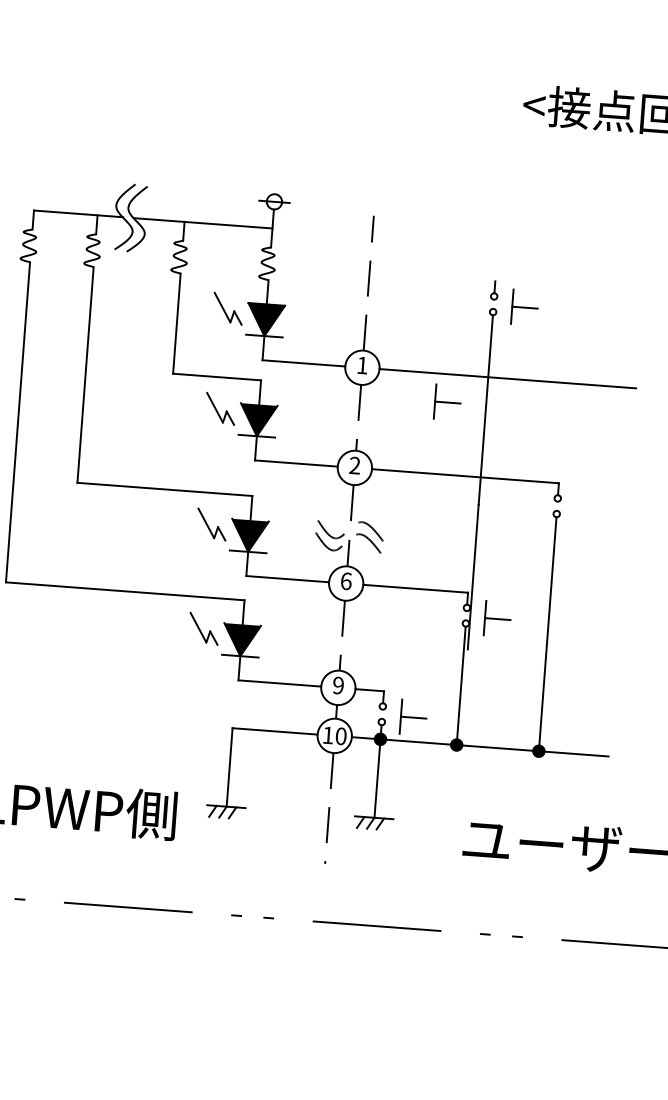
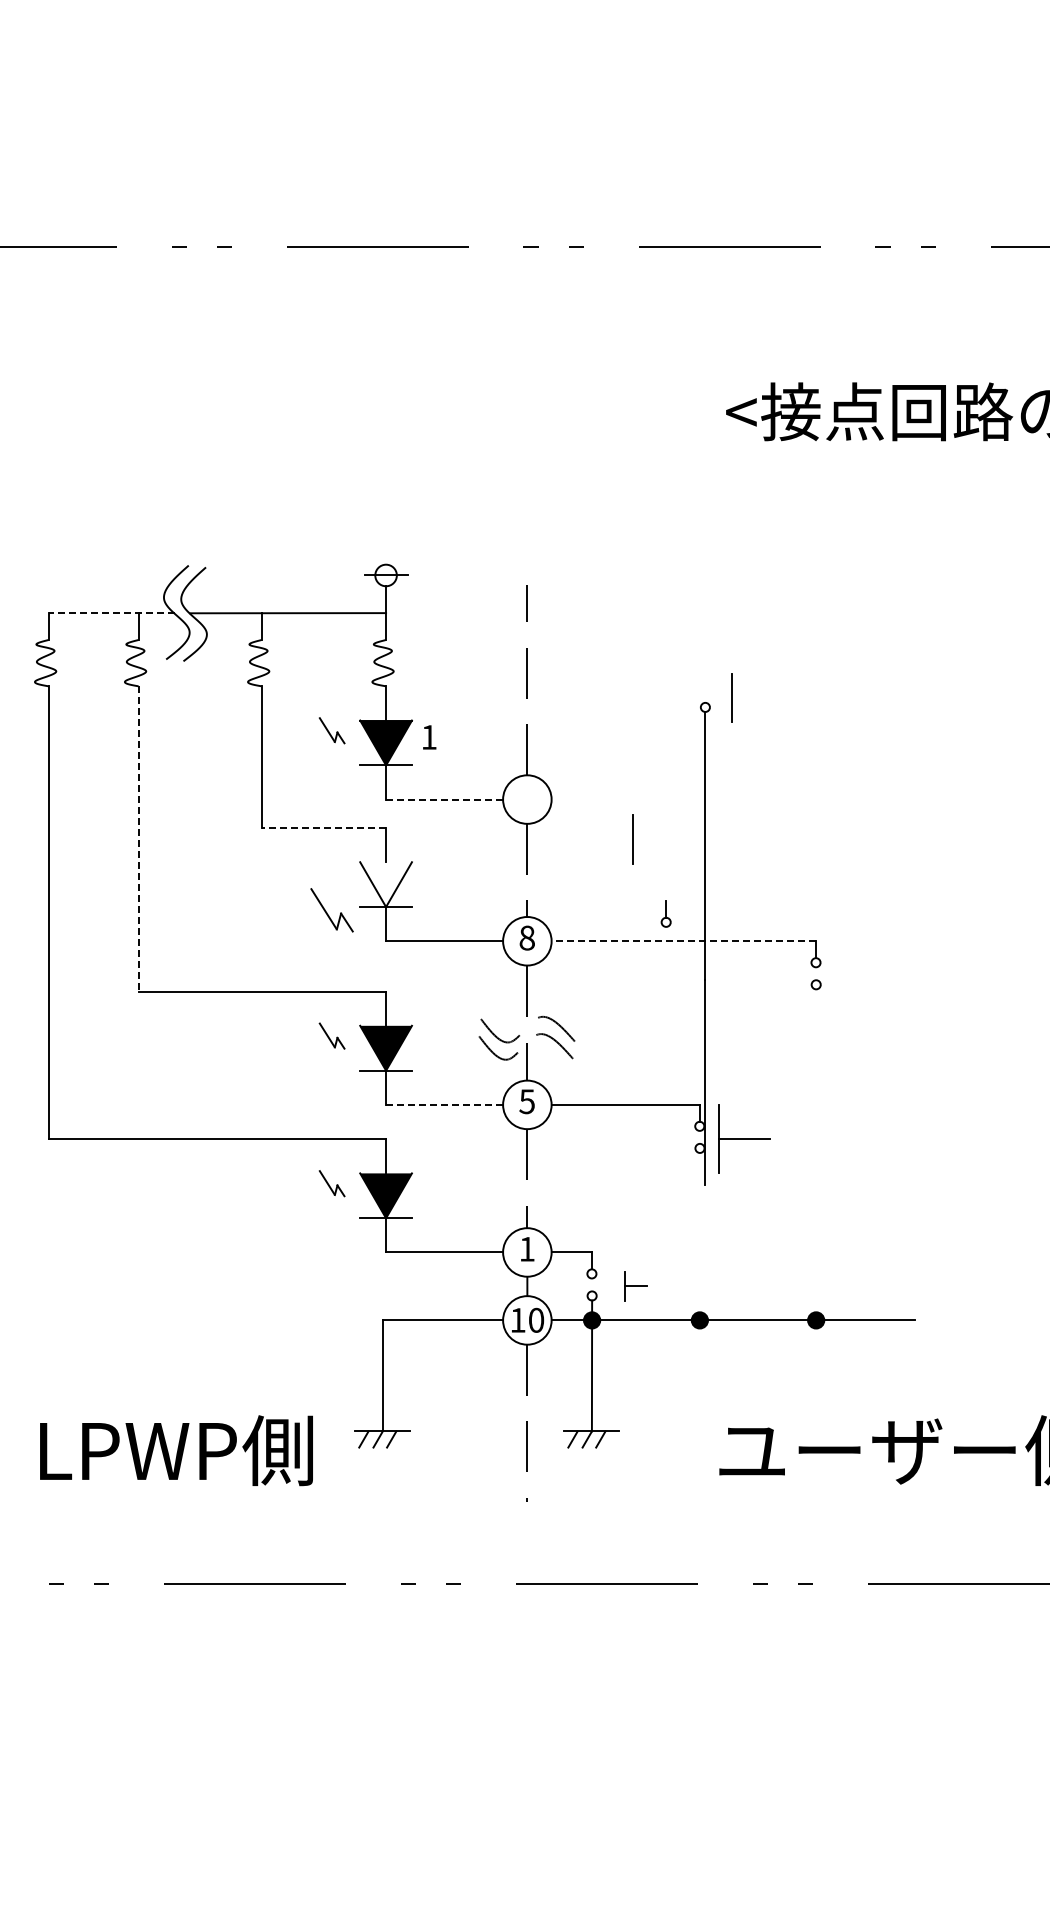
line: (78, 214) -> (111, 613), solid -> dashed
part: (494, 290) -> (665, 913), moved
line: (524, 307) -> (749, 697), removed
part: (227, 308) -> (331, 730), size x0.6
line: (303, 363) -> (444, 799), solid -> dashed
text: (362, 365) -> (429, 737), moved
line: (85, 374) -> (138, 838), solid -> dashed
line: (216, 377) -> (323, 828), solid -> dashed
line: (507, 378) -> (732, 799), removed
line: (448, 402) -> (651, 839), removed
part: (220, 408) -> (331, 910), moved
fill: (257, 420) -> (385, 884), removed
text: (354, 465) -> (526, 937), 2 -> 8
line: (465, 476) -> (683, 941), solid -> dashed
part: (211, 524) -> (331, 1035), size x0.6
line: (287, 578) -> (444, 1104), solid -> dashed
text: (346, 581) -> (527, 1101), 6 -> 5
part: (497, 618) -> (743, 1138), size x1.4
part: (203, 628) -> (331, 1183), size x0.6
line: (547, 633) -> (816, 1154), removed
text: (337, 685) -> (526, 1248), 9 -> 1
line: (460, 685) -> (699, 1236), removed
part: (412, 717) -> (635, 1286), size x0.6

